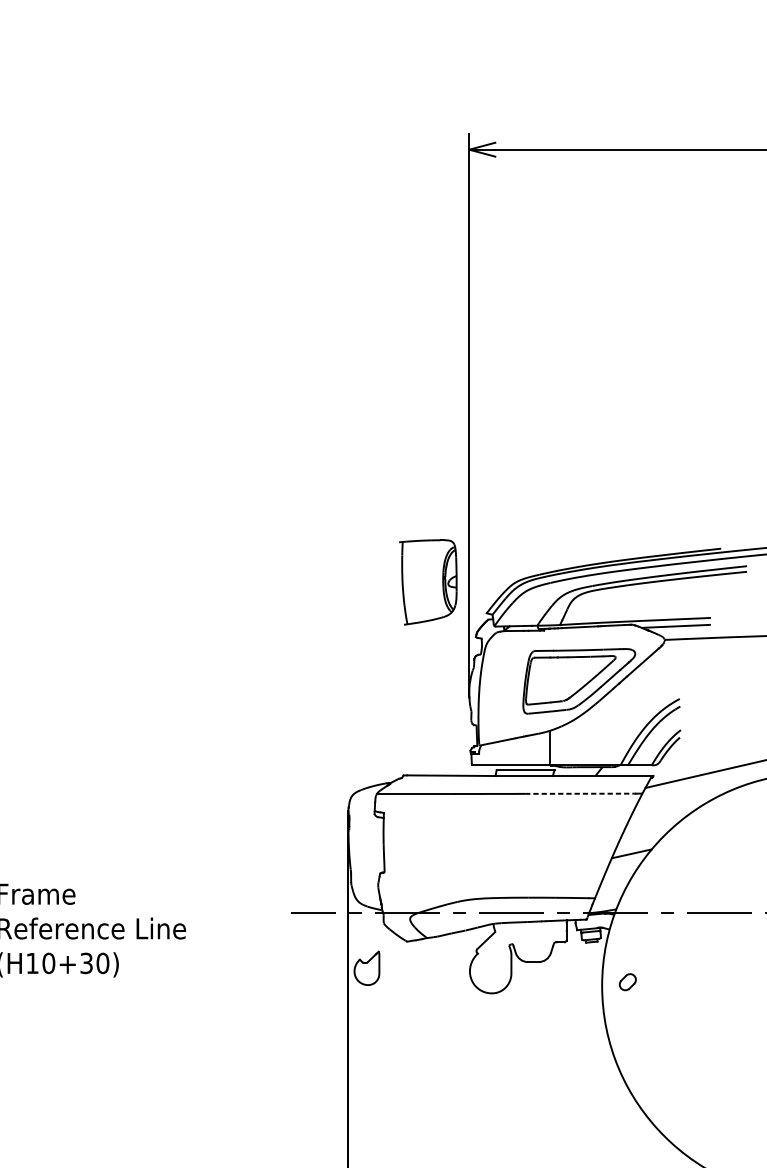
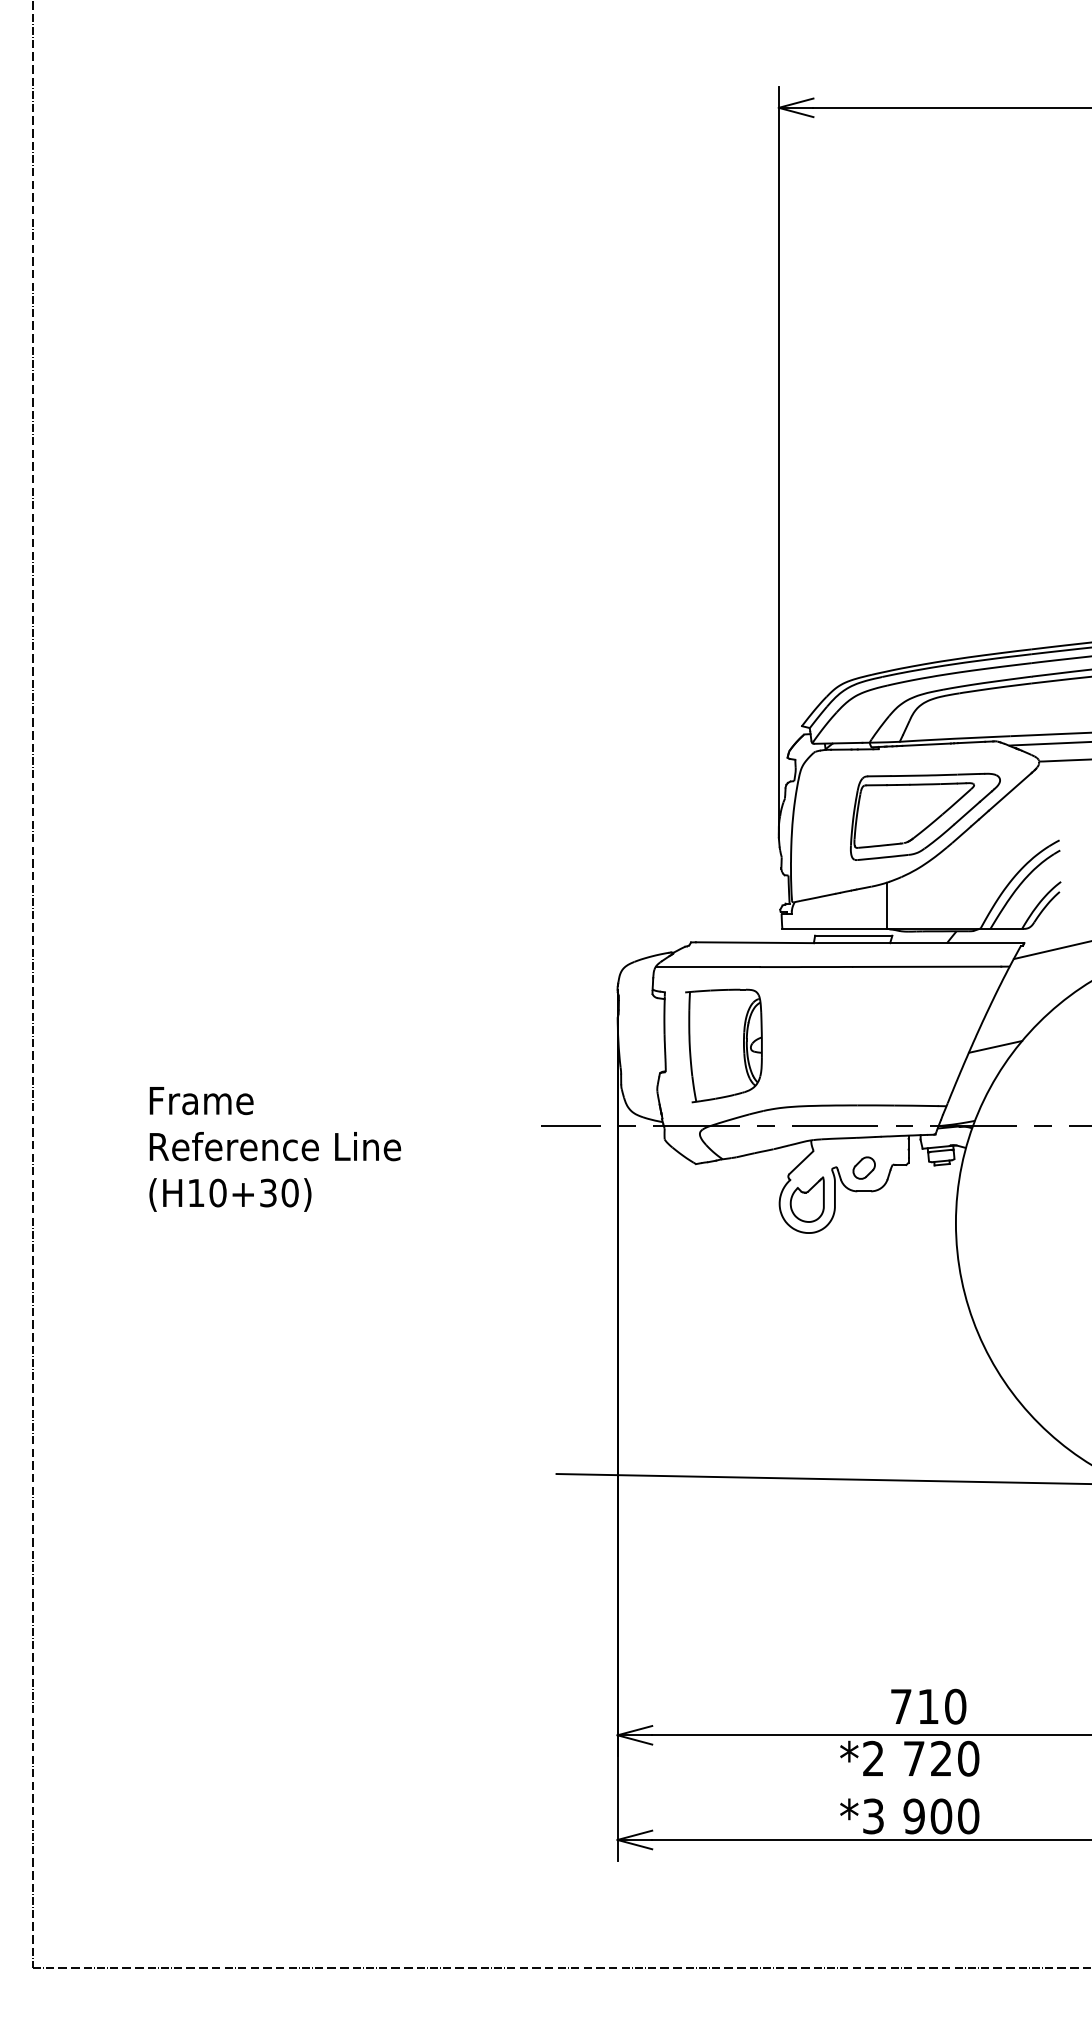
part: (427, 582) -> (723, 1045), moved
line: (580, 793) -> (927, 966), dashed -> solid
part: (366, 968) -> (806, 1199), moved
part: (627, 981) -> (863, 1167), moved

